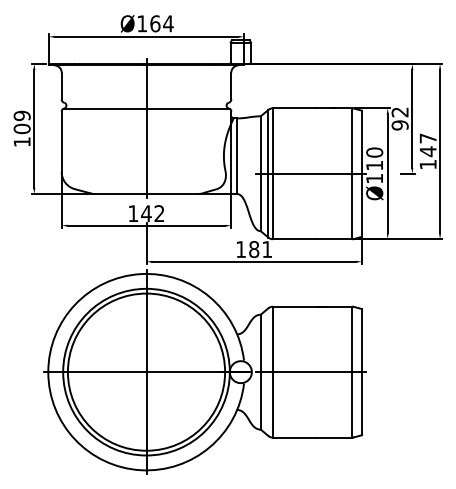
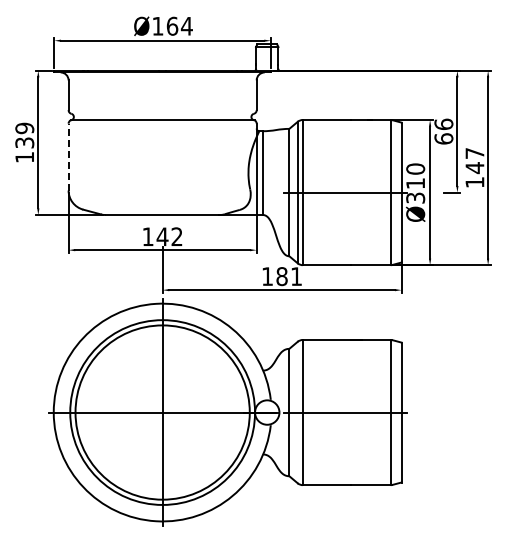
text: (399, 118) -> (443, 131), 92 -> 66
text: (21, 128) -> (24, 142), 109 -> 139
line: (146, 128) -> (162, 142), removed
line: (61, 141) -> (68, 156), solid -> dashed
text: (374, 178) -> (415, 197), Ø110 -> Ø310

